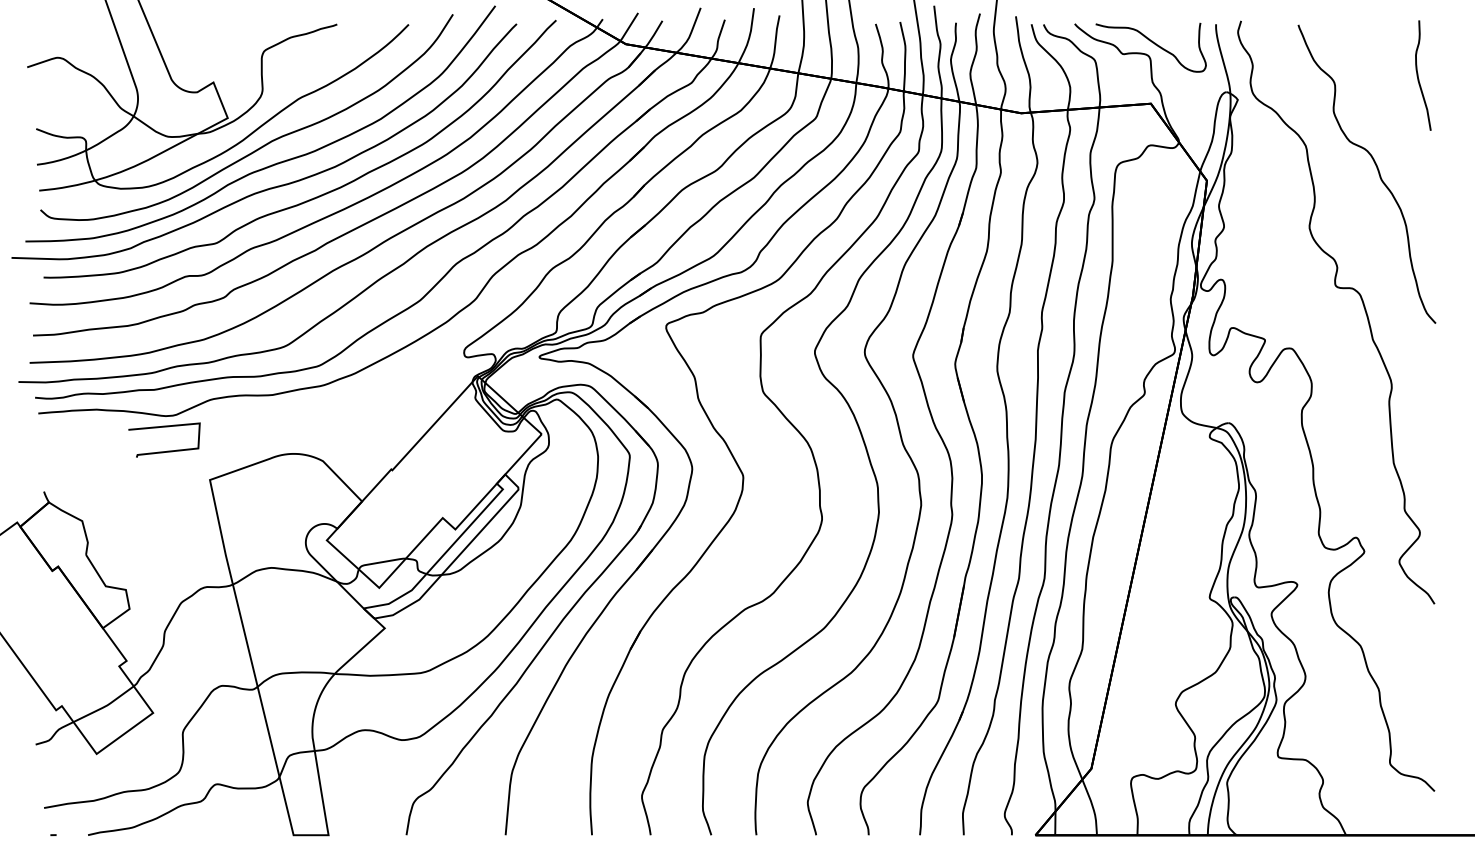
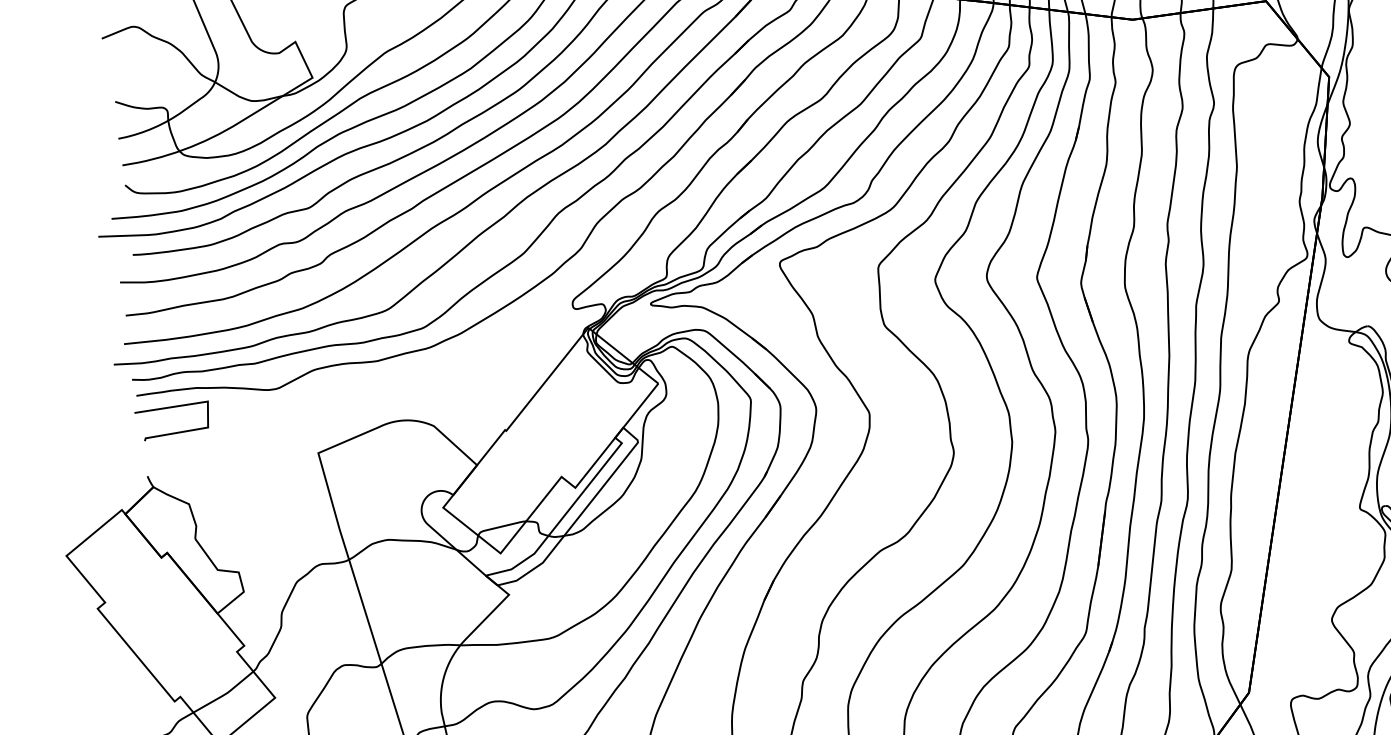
line: (167, 450) -> (176, 431), moved

